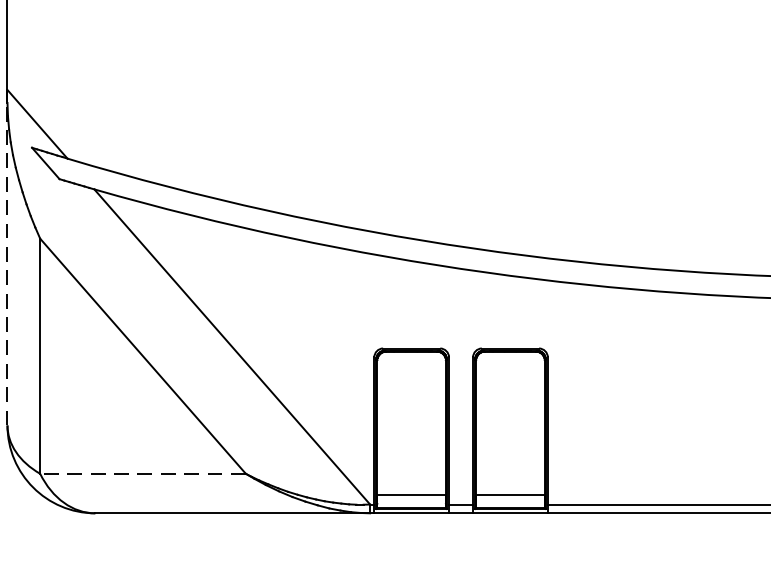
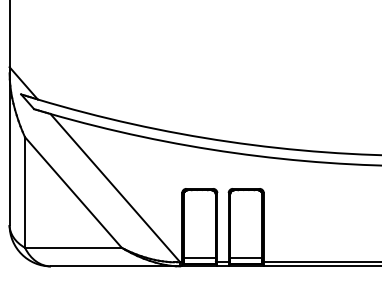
line: (7, 264) -> (9, 149), dashed -> solid
line: (141, 473) -> (72, 247), dashed -> solid

